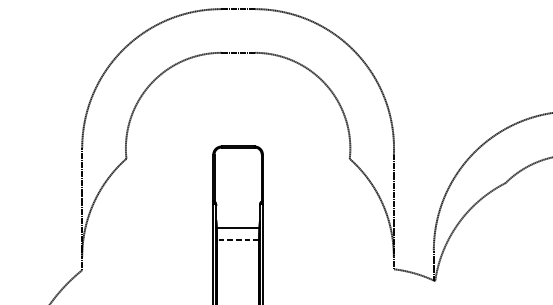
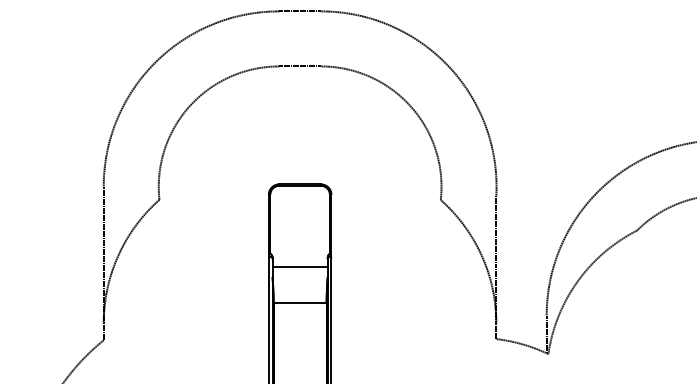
line: (237, 228) -> (299, 266), moved
line: (237, 240) -> (299, 302), dashed -> solid

